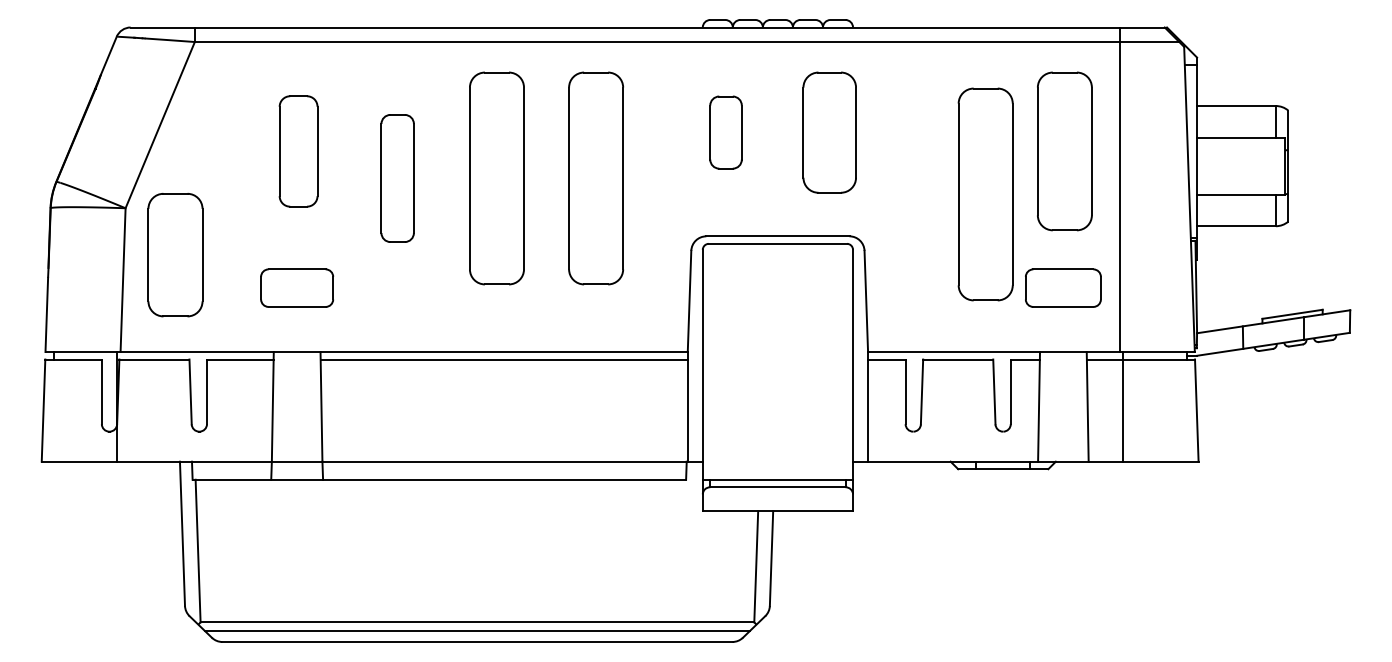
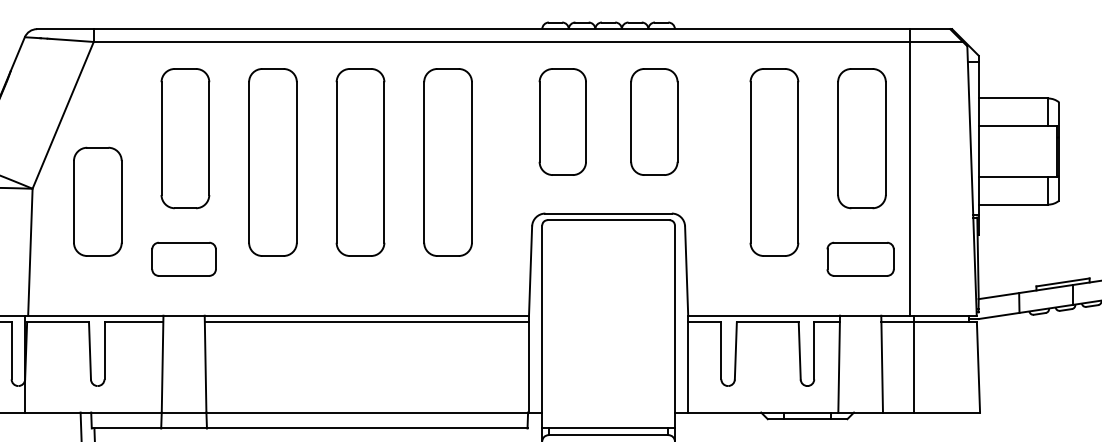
part: (725, 132) -> (562, 121), size x1.67
part: (298, 151) -> (185, 138), size x1.43
part: (397, 178) -> (272, 162), size x1.67
part: (985, 194) -> (774, 162), moved
part: (175, 255) -> (97, 202), moved

